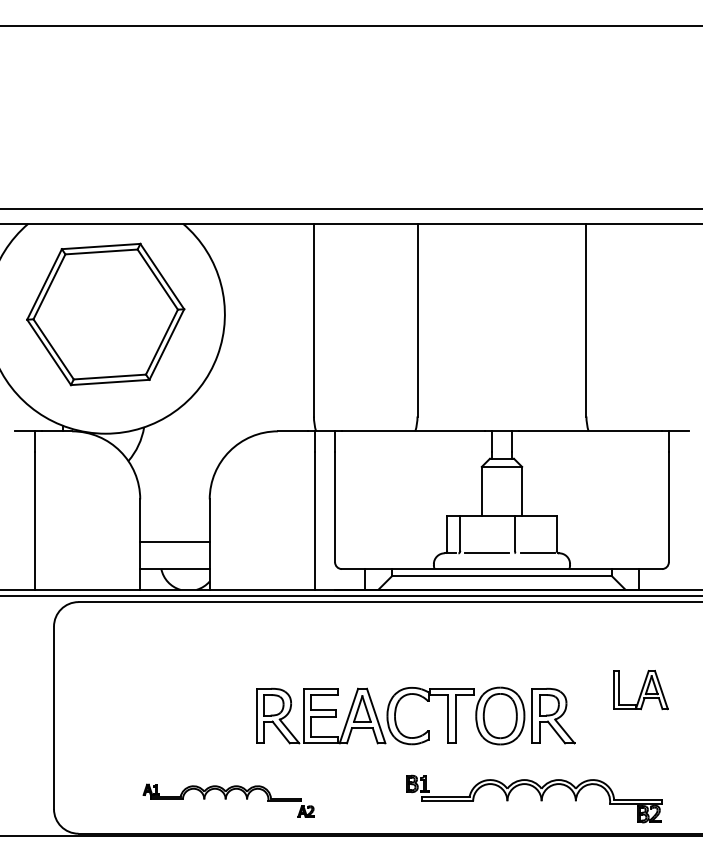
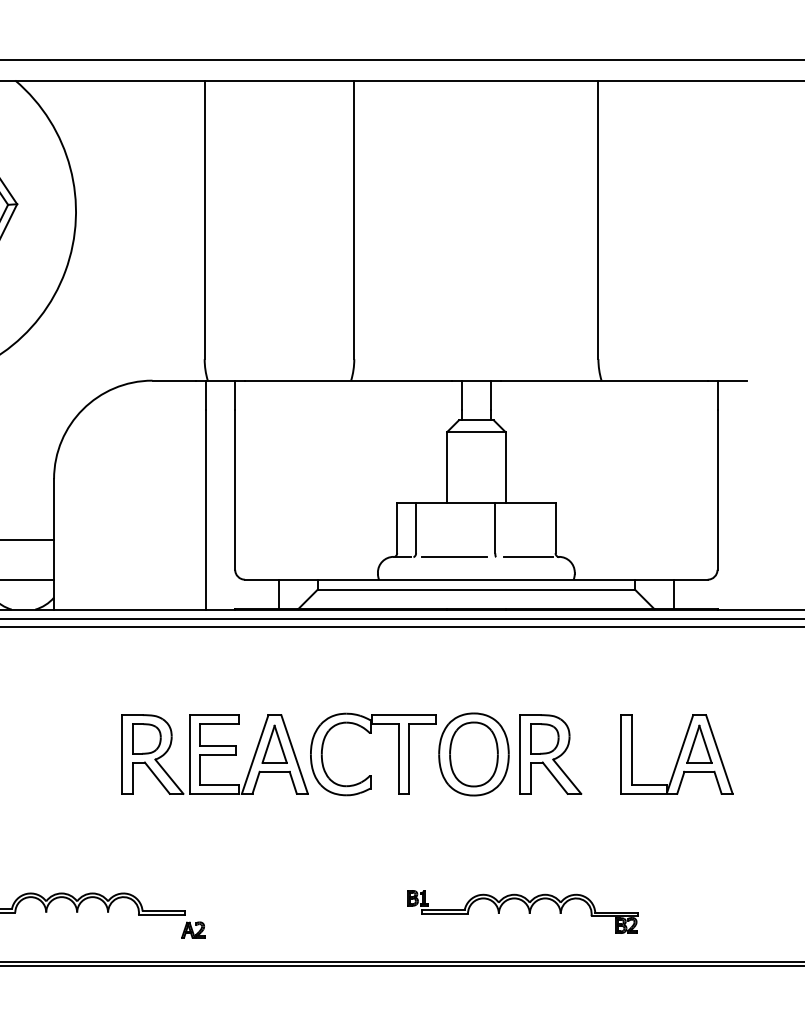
part: (640, 689) -> (676, 753), size x1.43
part: (425, 700) -> (365, 732), moved
part: (534, 798) -> (523, 911), size x0.62

